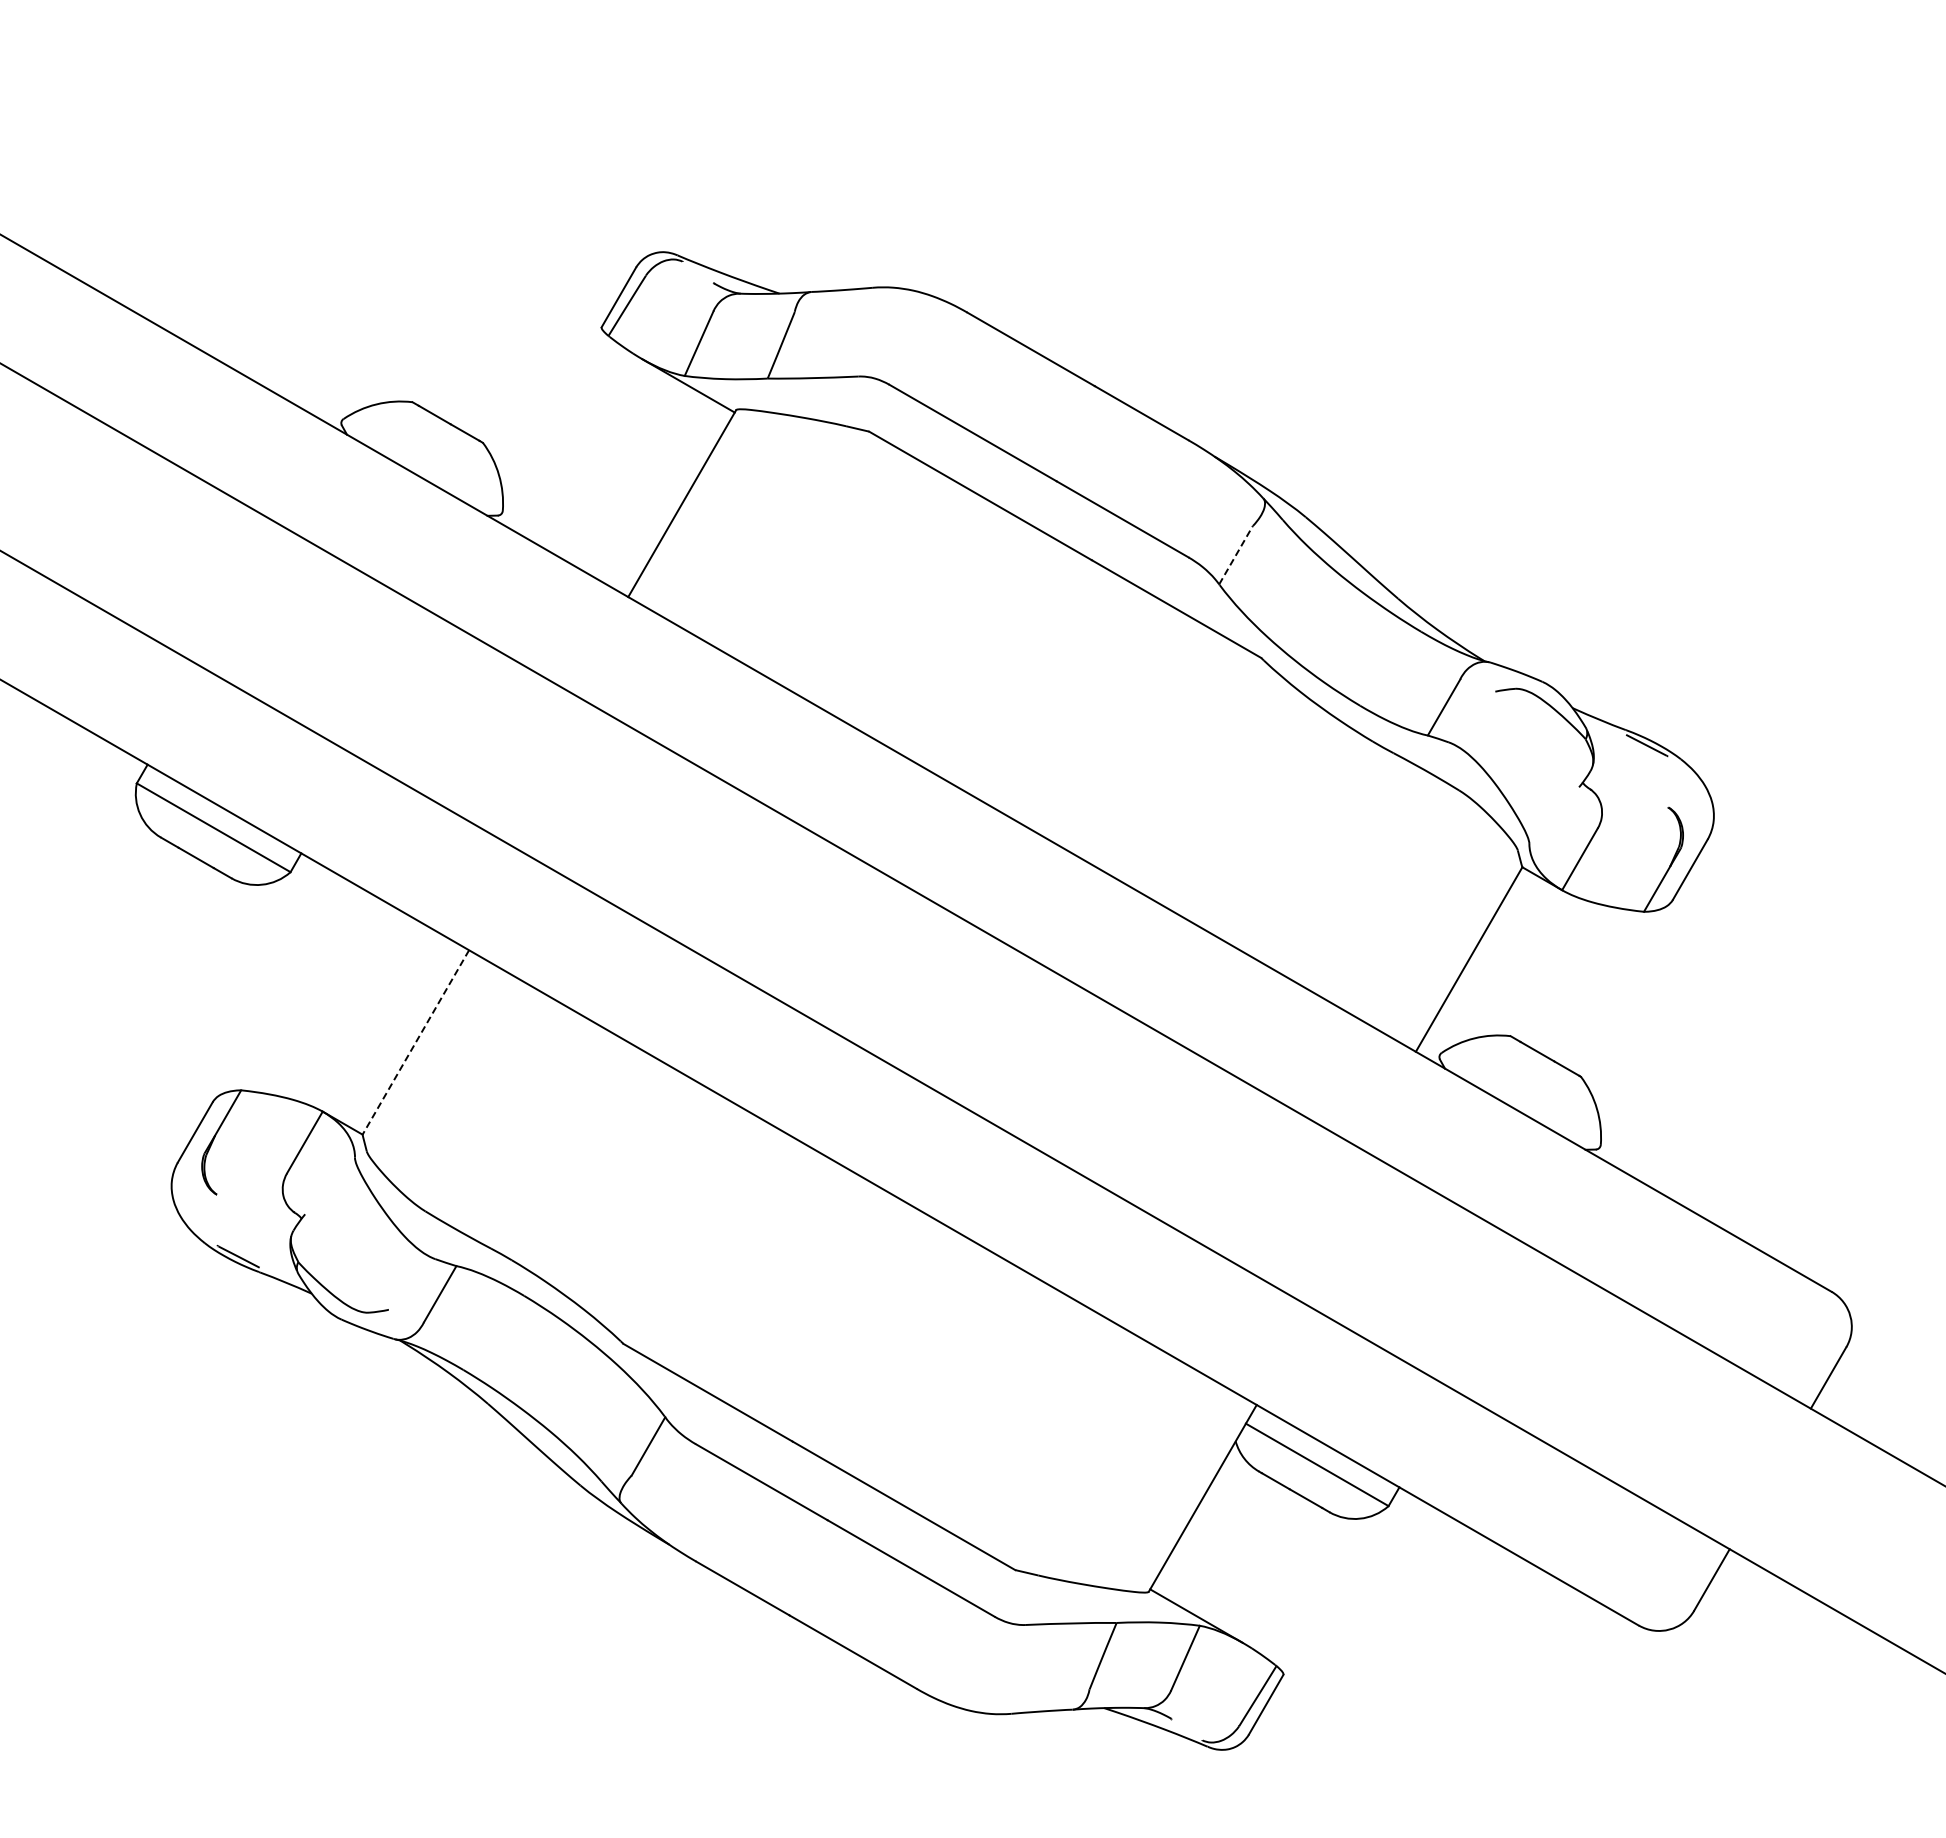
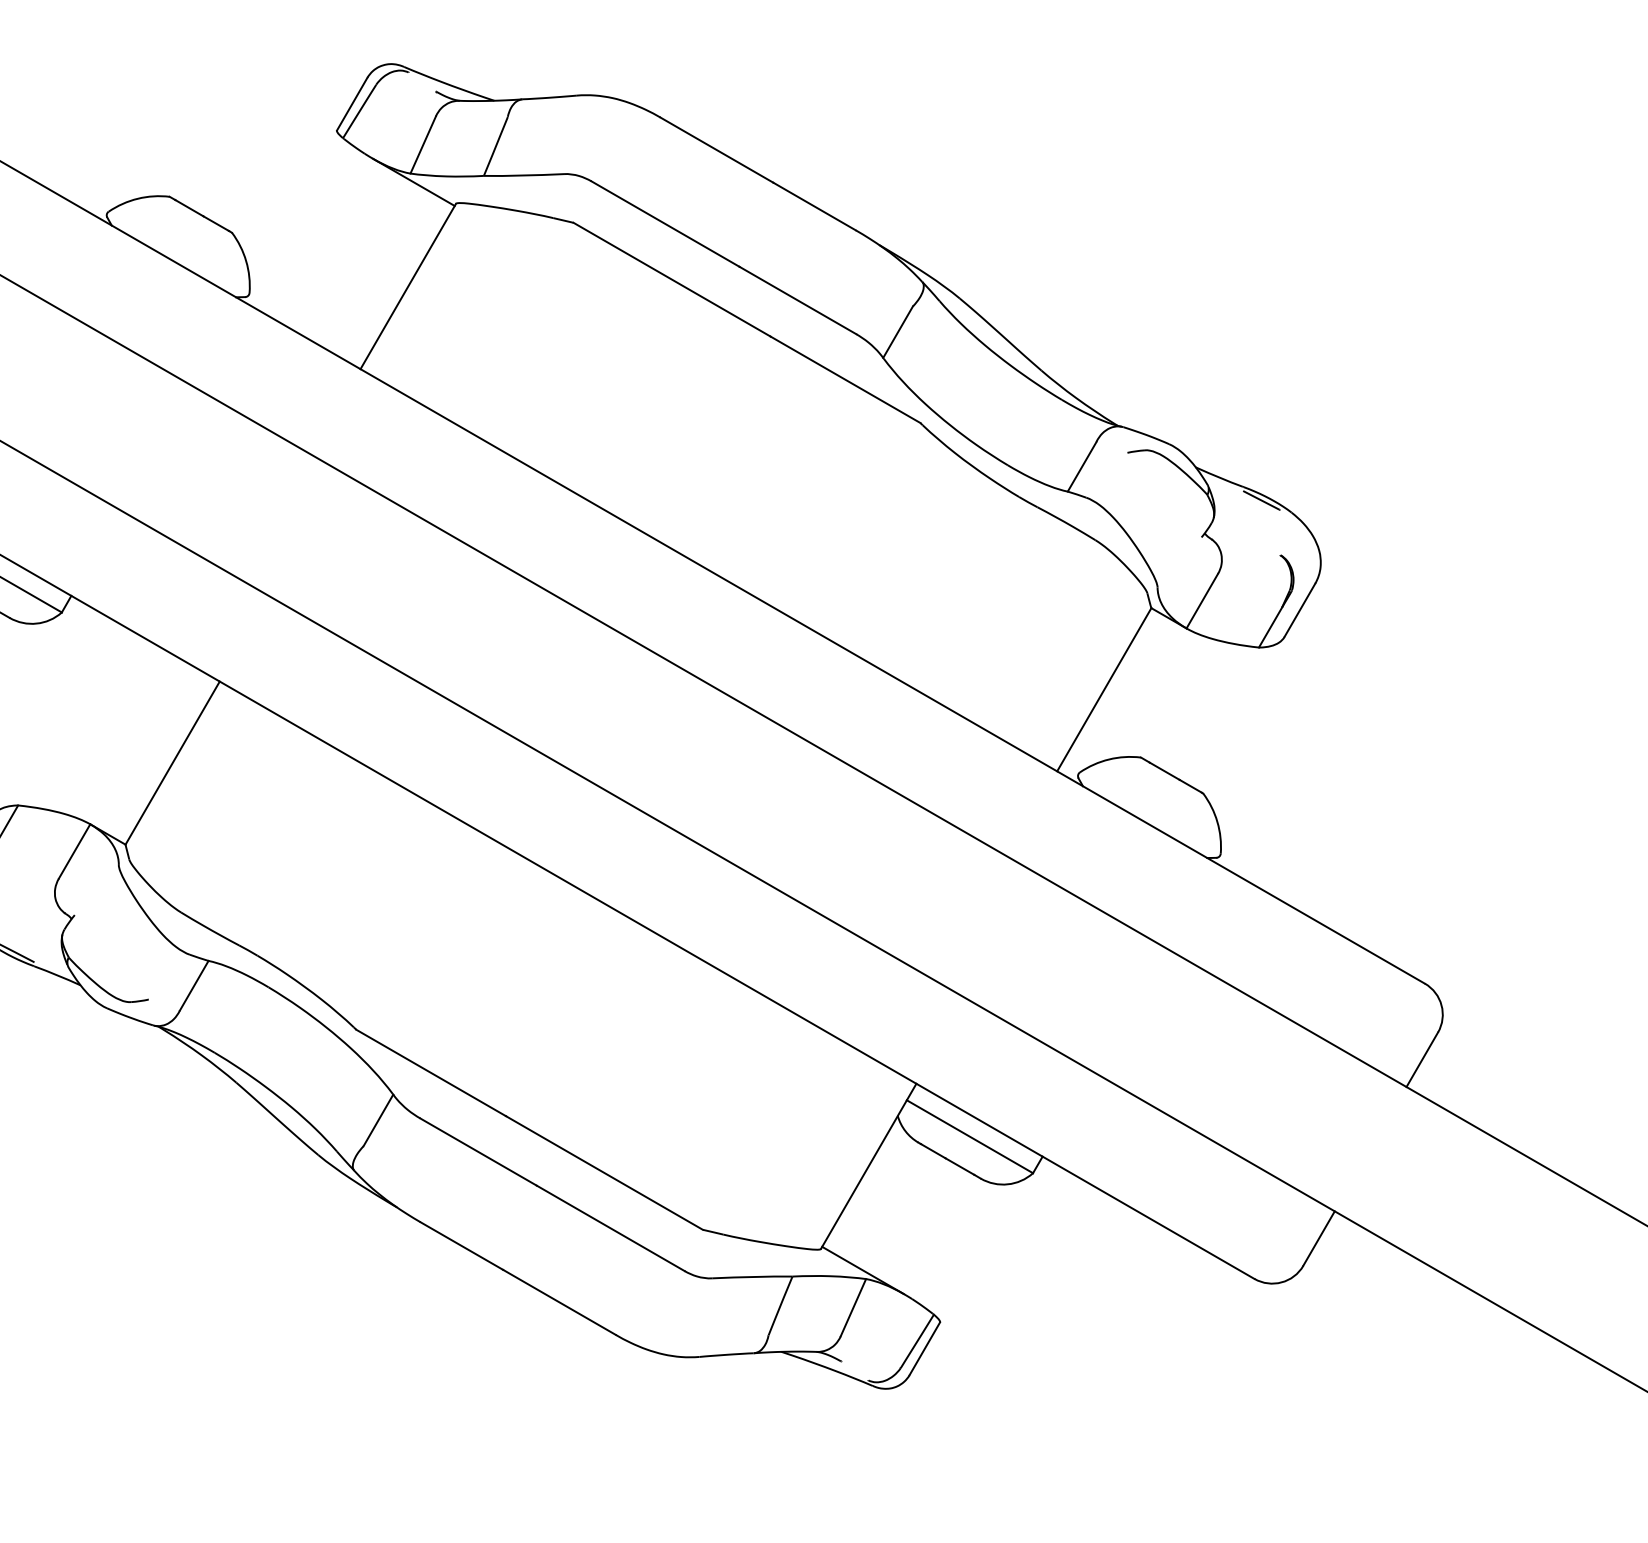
line: (1236, 555) -> (898, 332), dashed -> solid
line: (415, 1042) -> (172, 763), dashed -> solid

